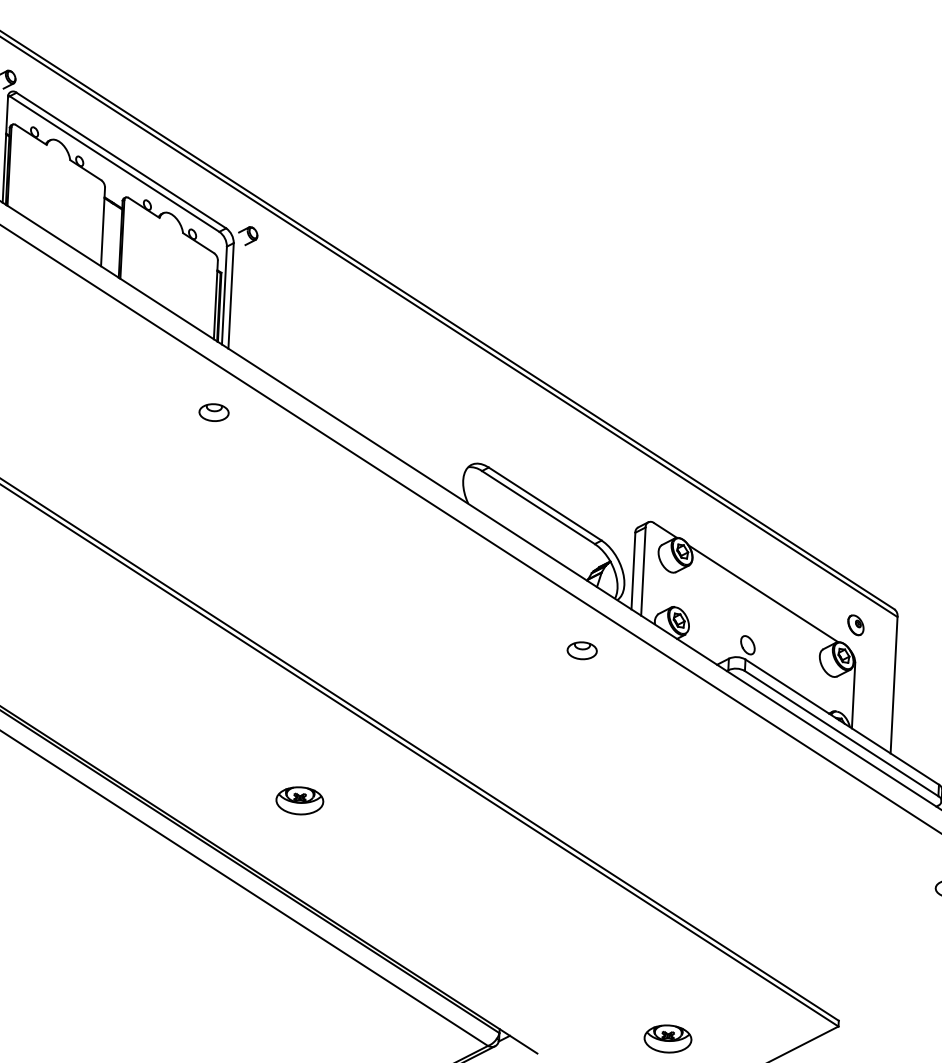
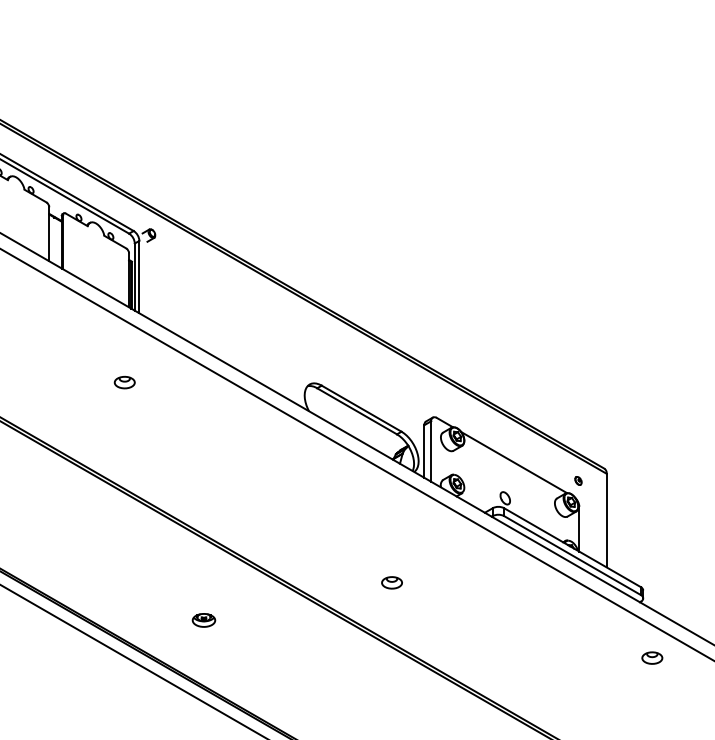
part: (213, 412) -> (124, 382), moved
part: (855, 624) -> (578, 480), size x0.6
part: (581, 650) -> (391, 582), moved
part: (299, 800) -> (203, 620), size x0.7

